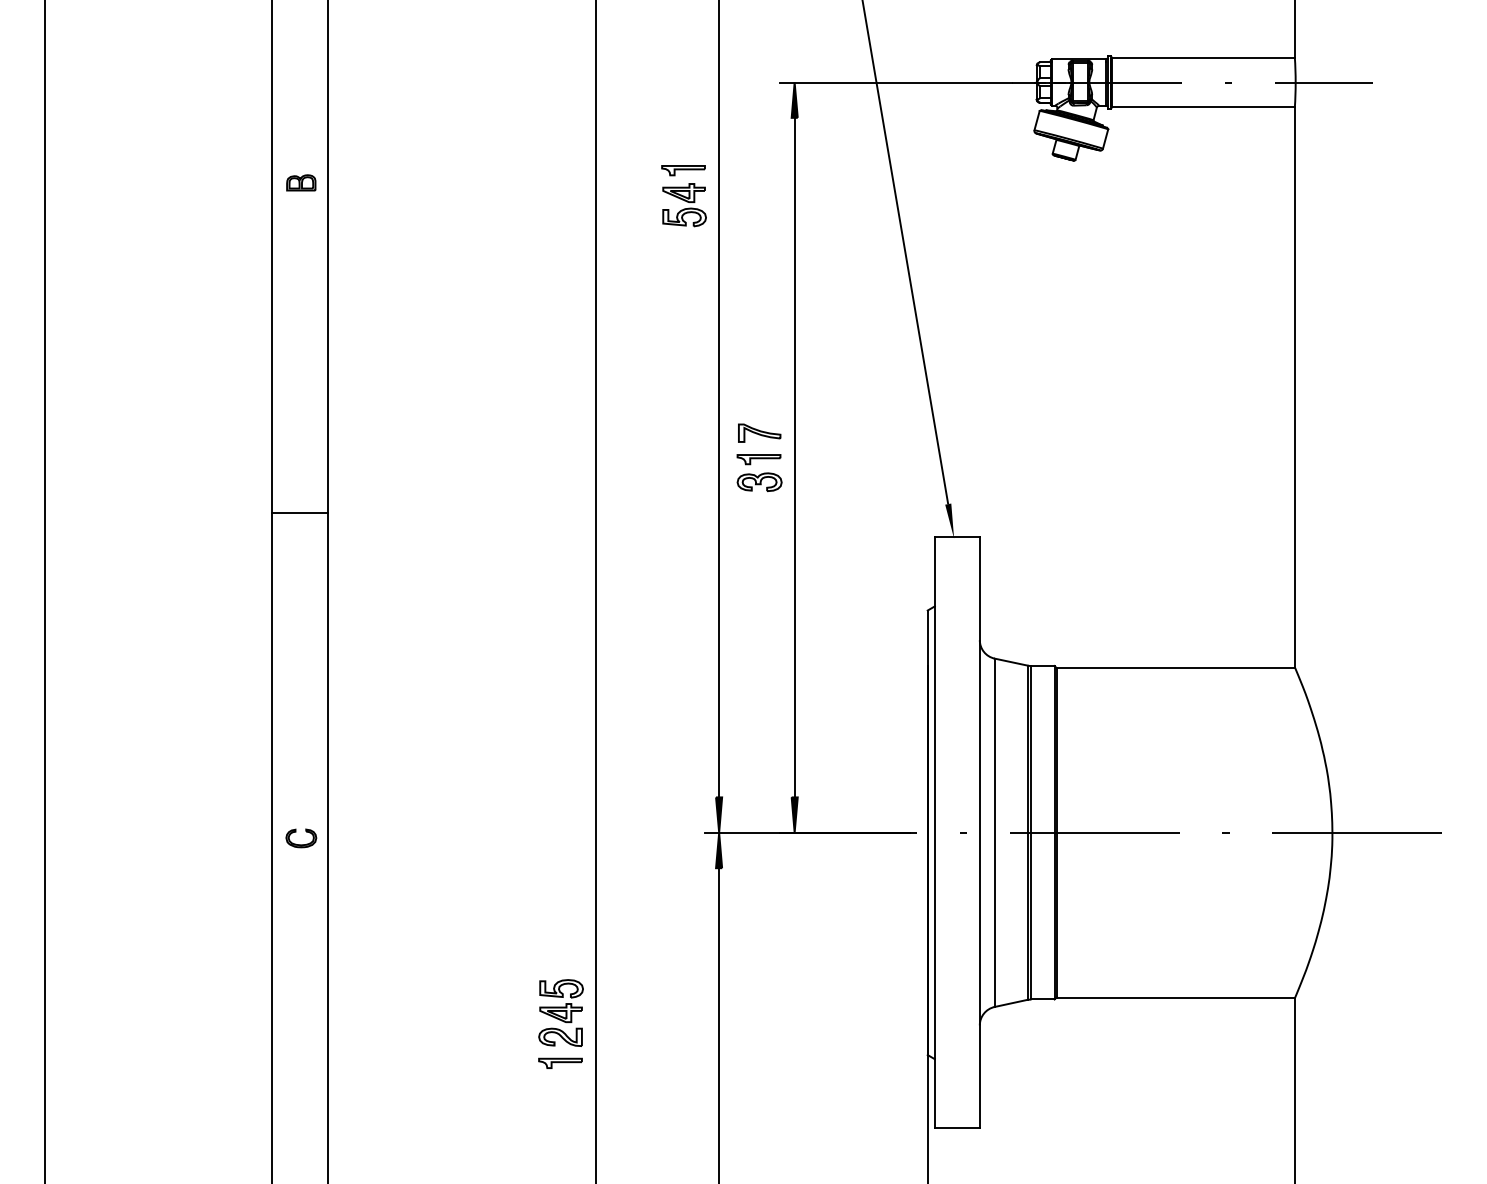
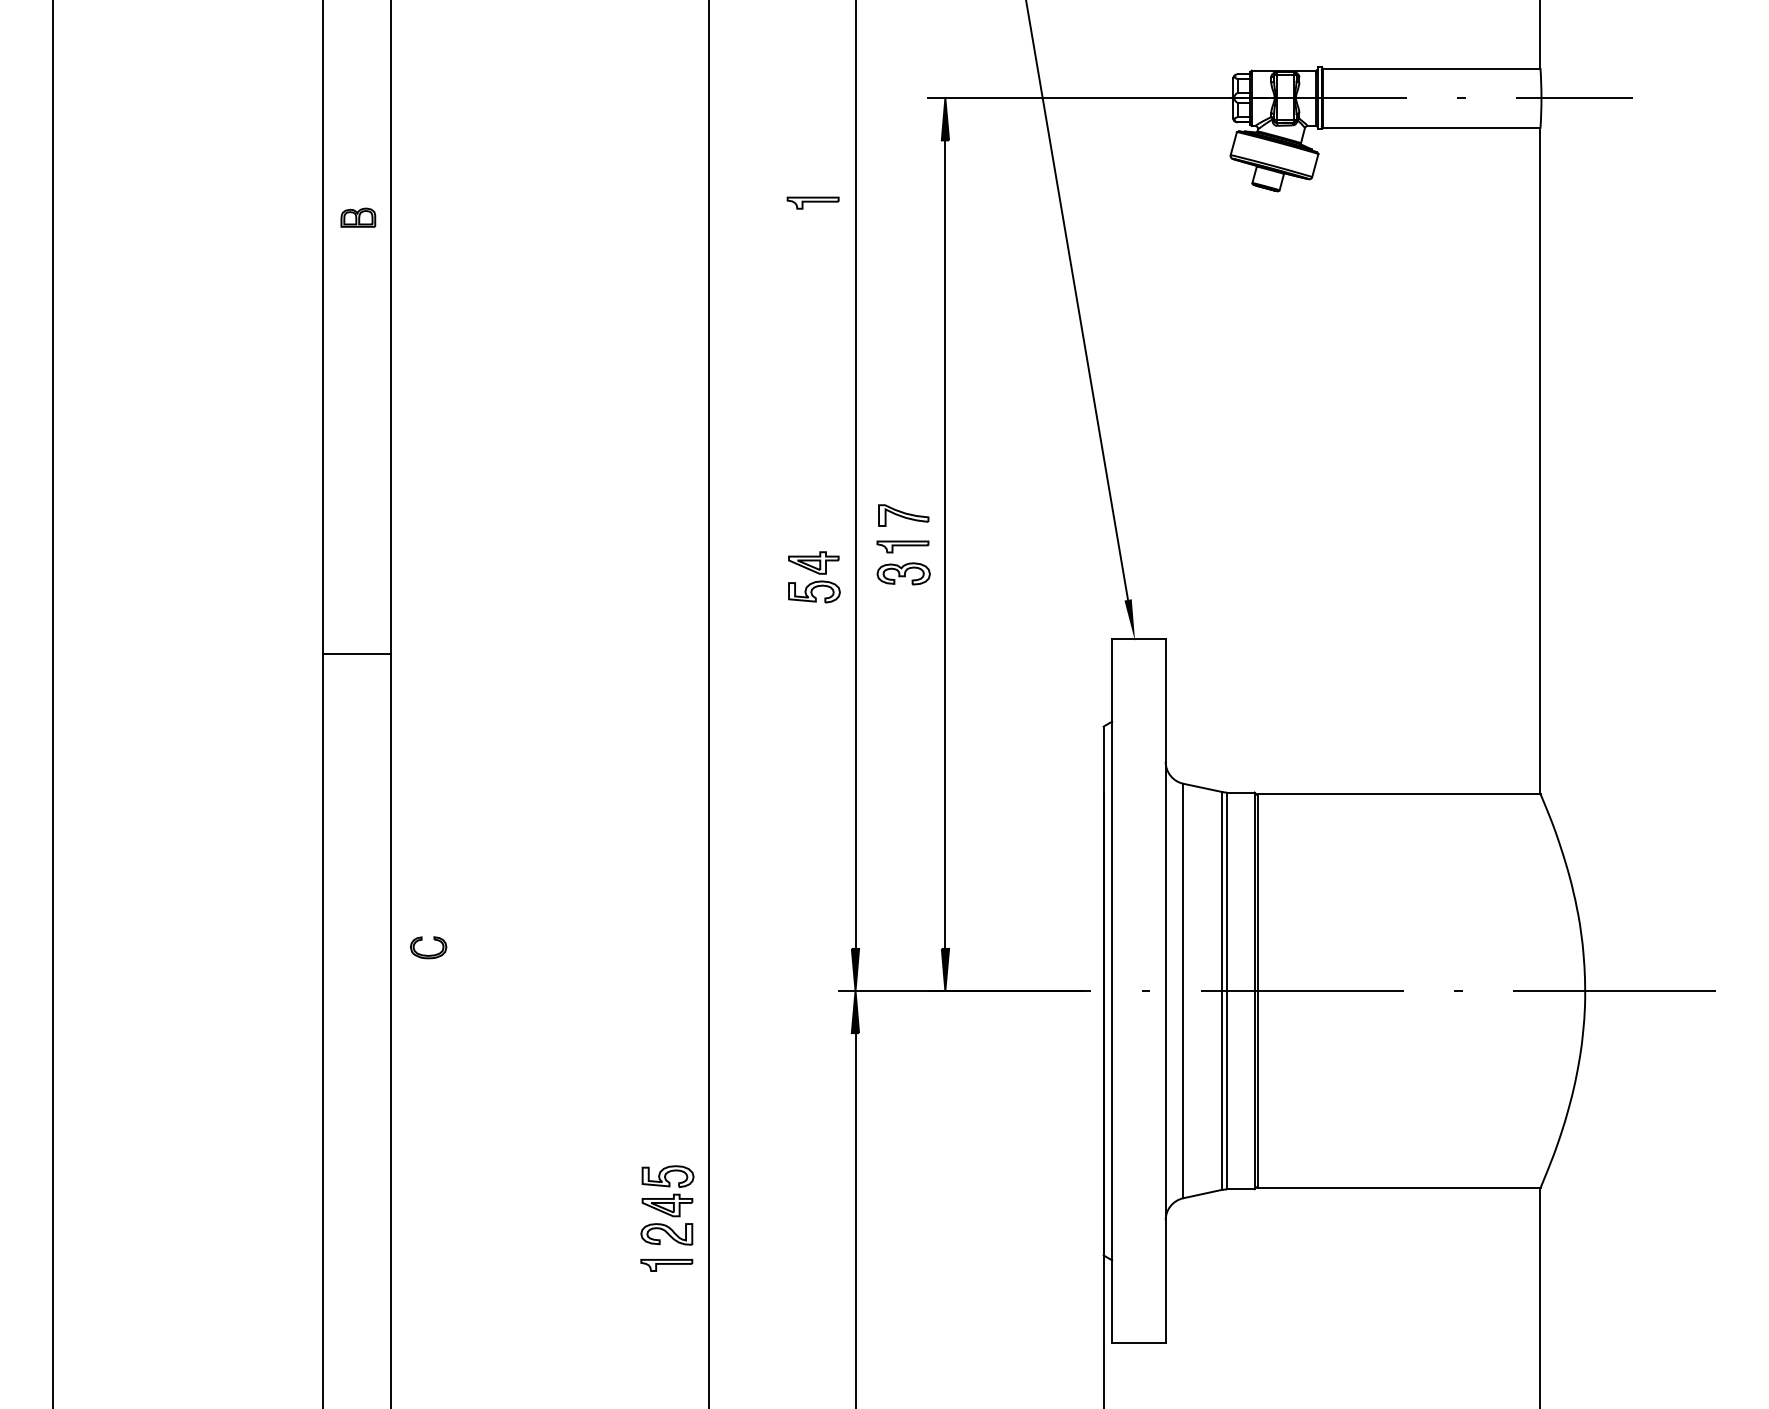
part: (684, 205) -> (814, 577), moved
line: (299, 513) -> (356, 653), moved
part: (301, 838) -> (428, 947), moved

